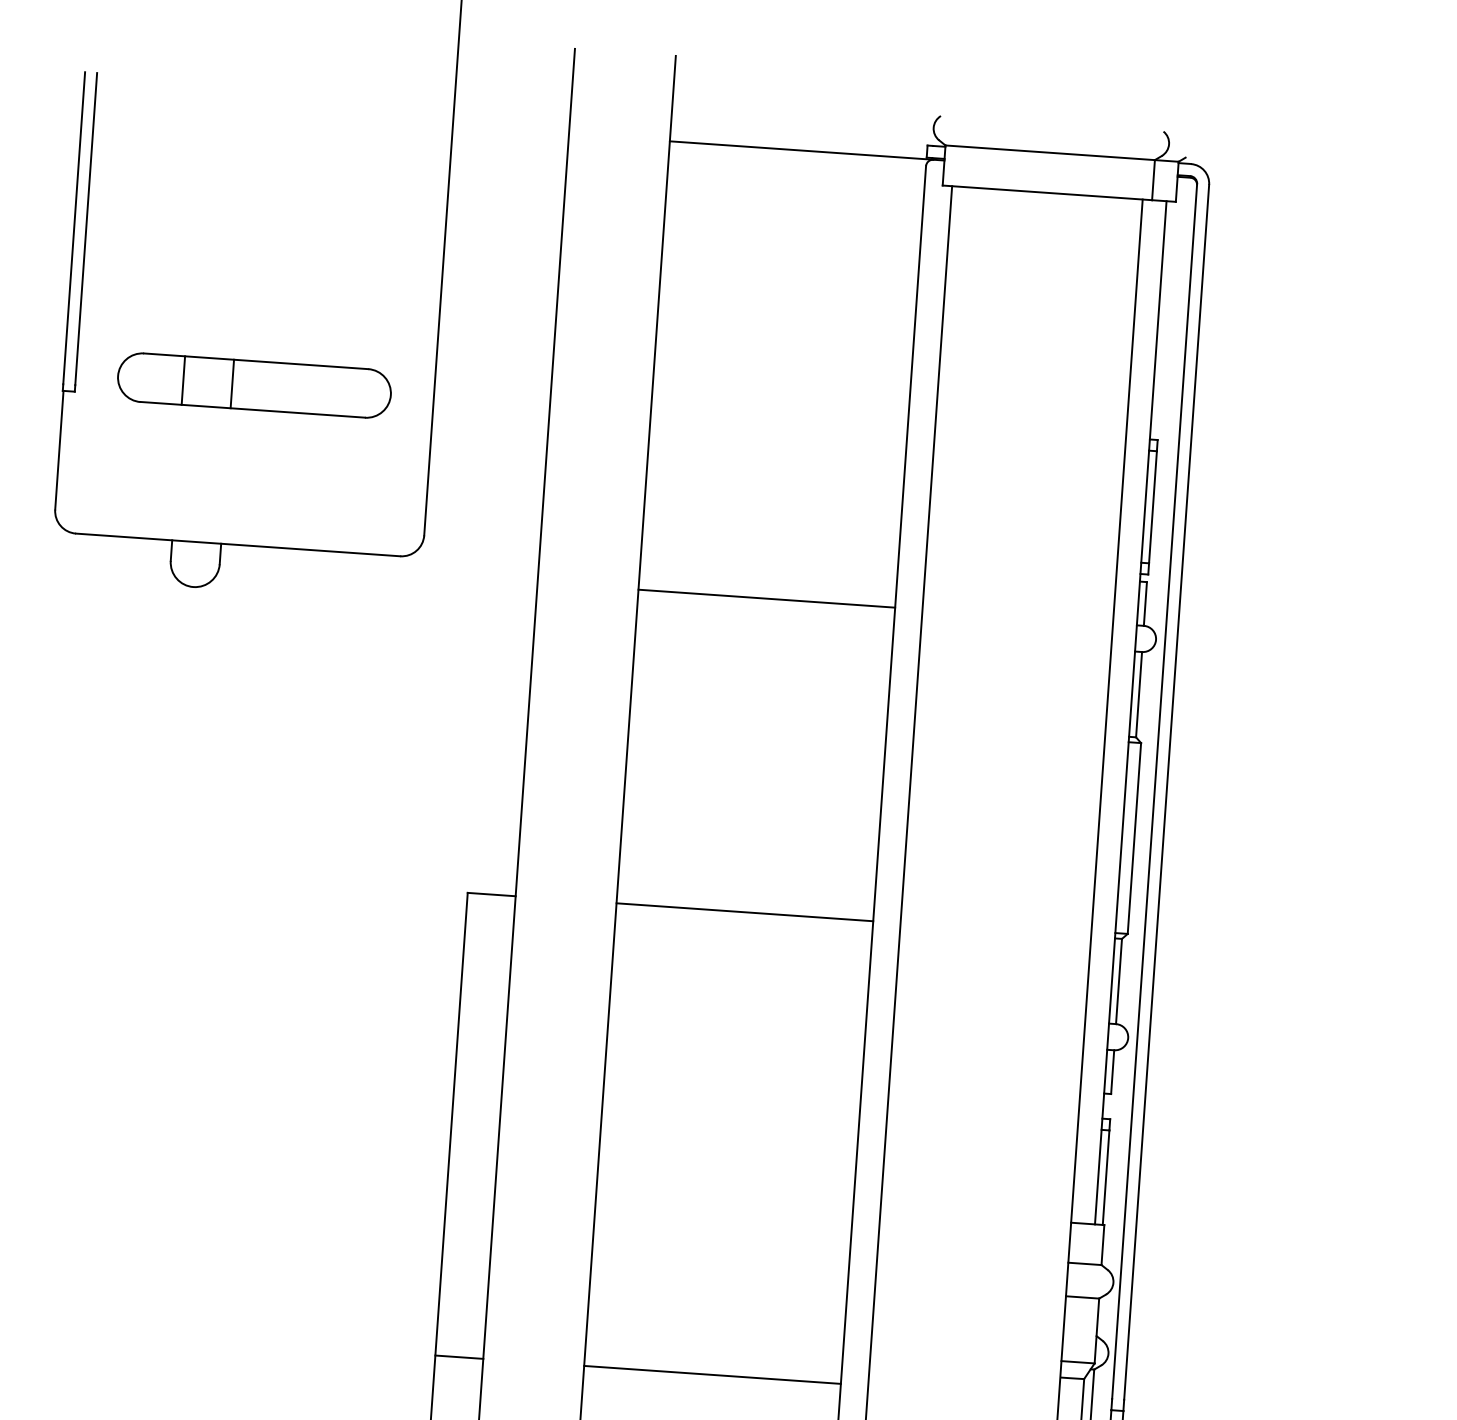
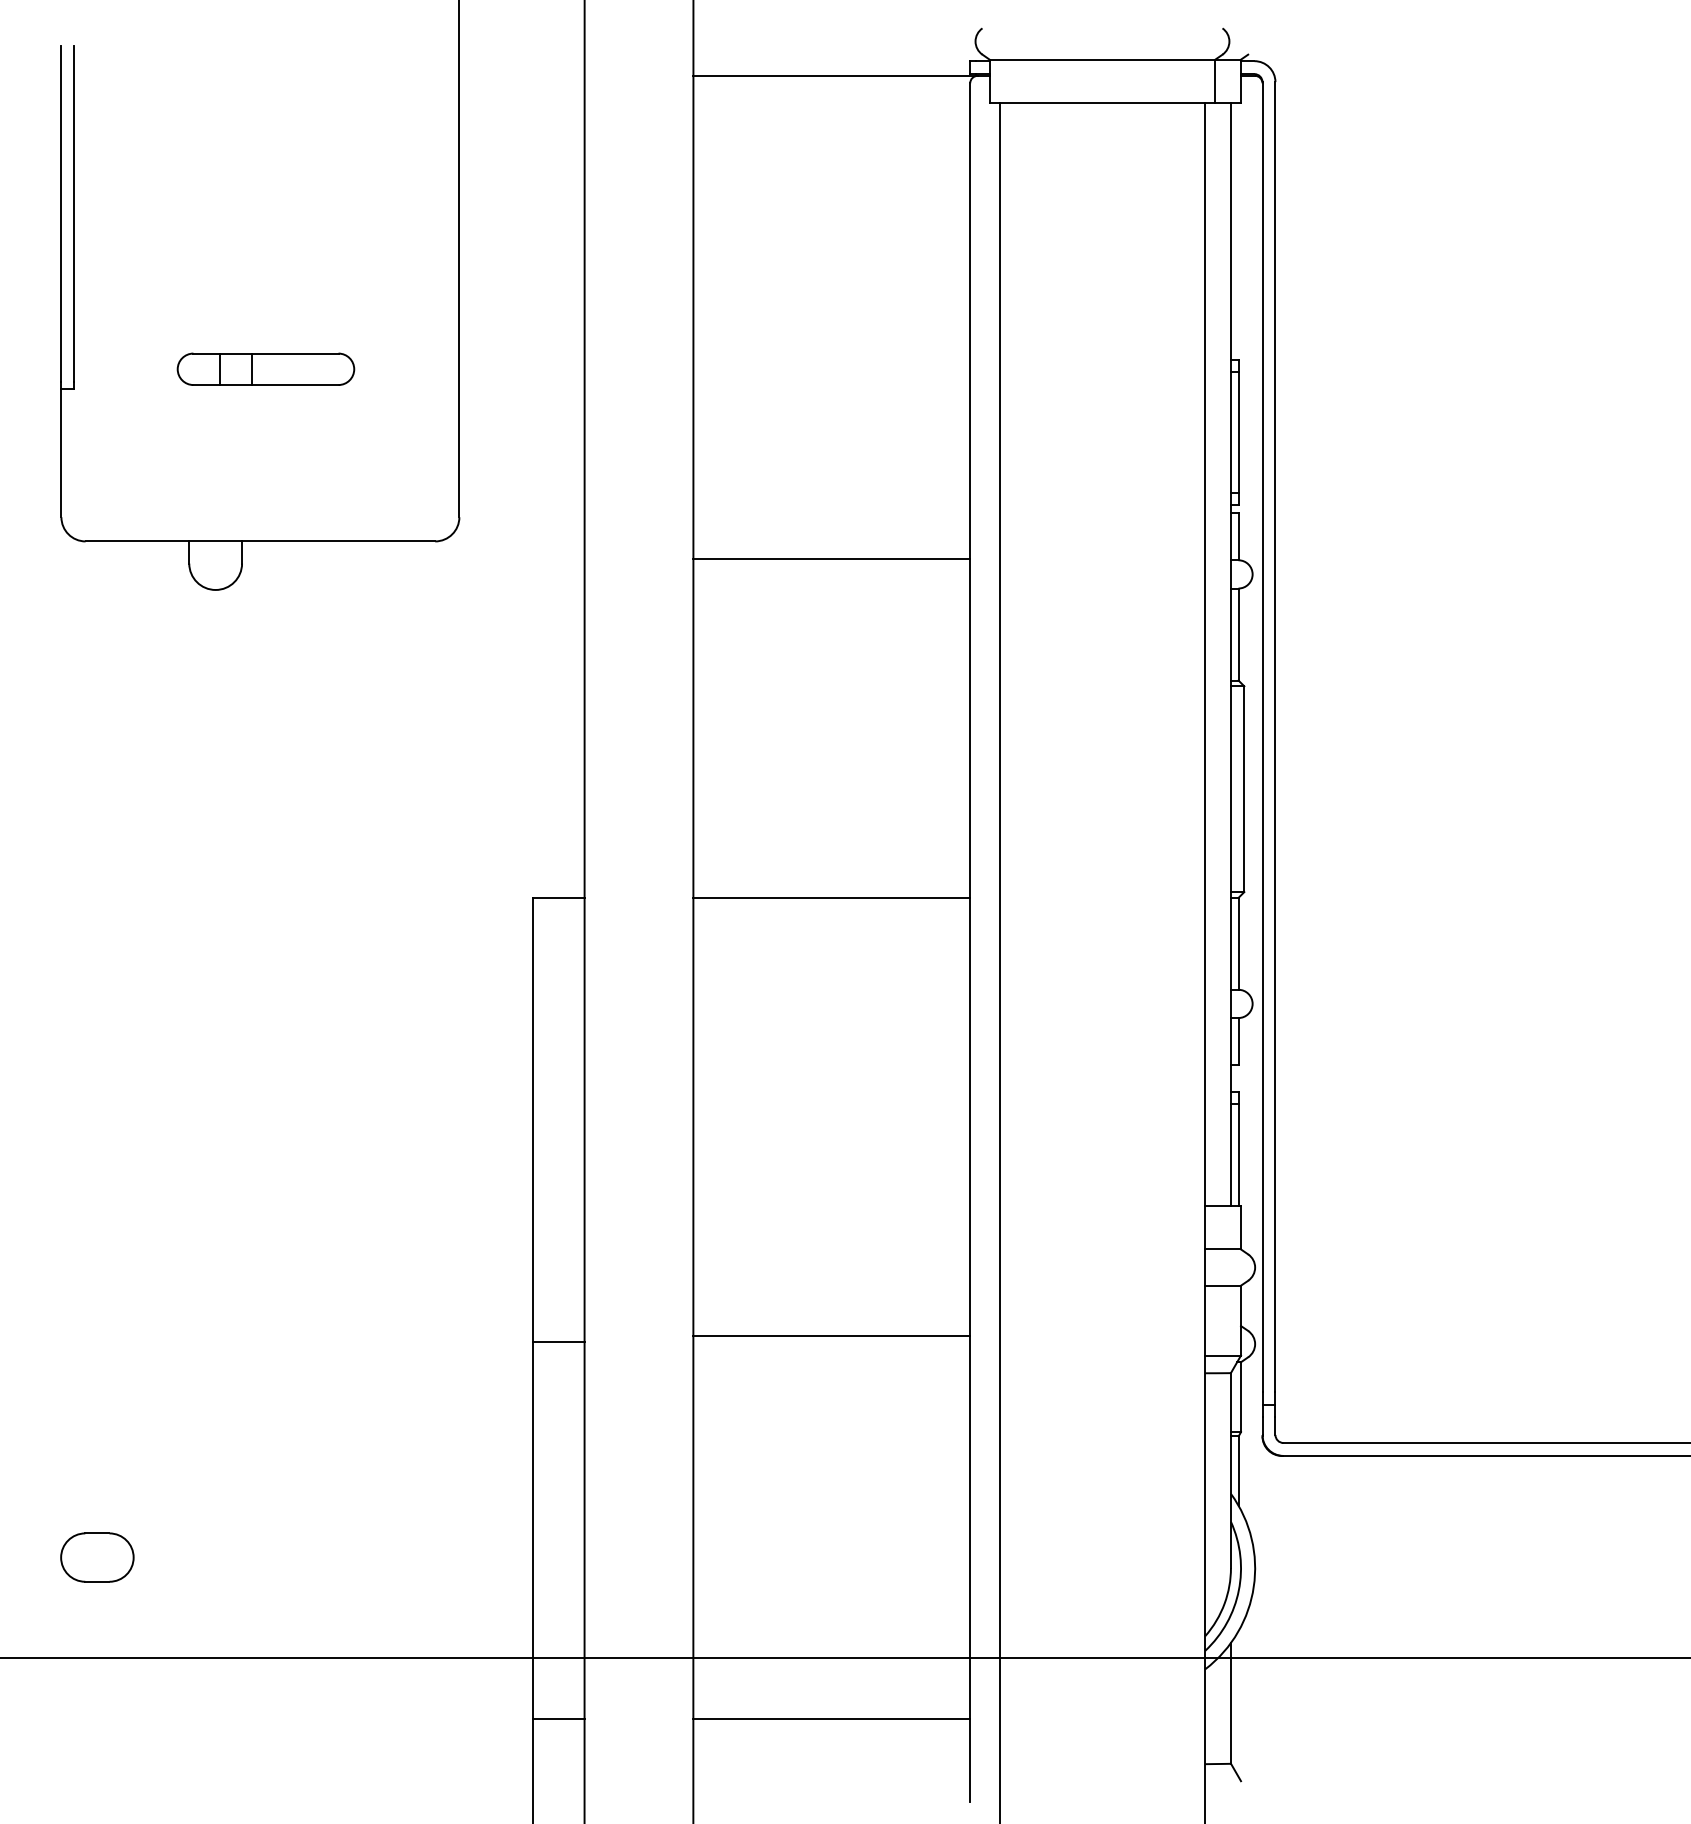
part: (254, 385) -> (265, 369), size x0.6
line: (459, 1357) -> (558, 1341), moved
line: (712, 1374) -> (831, 1335), moved

